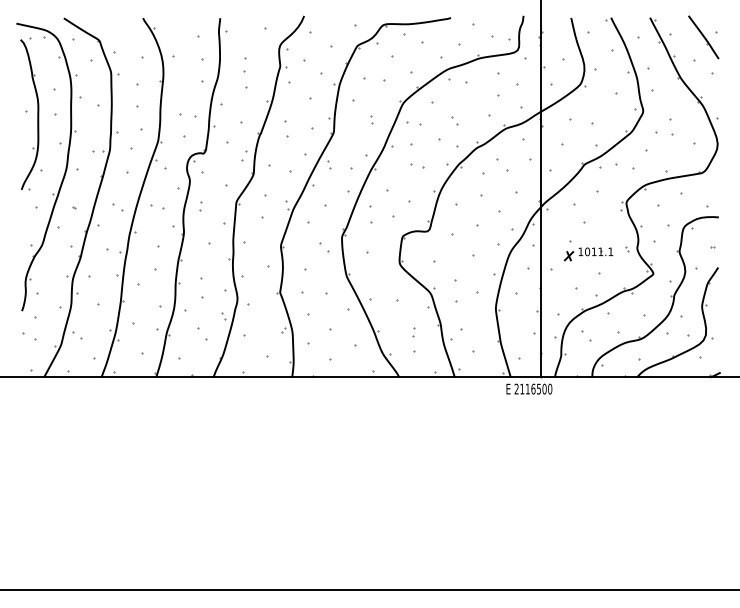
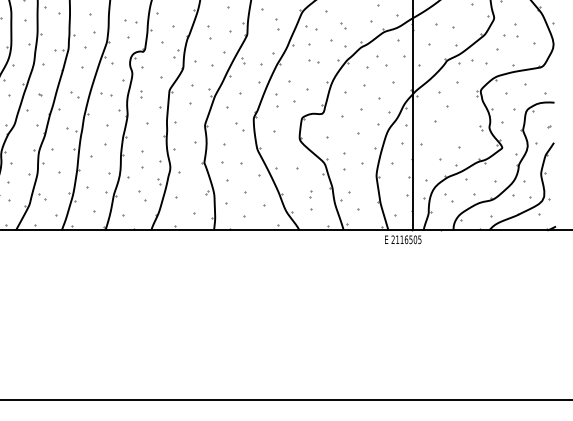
part: (371, 119) -> (277, 24), size x1.6
part: (588, 254) -> (450, 132), removed
text: (550, 388) -> (420, 239), 2116500 -> 2116505

